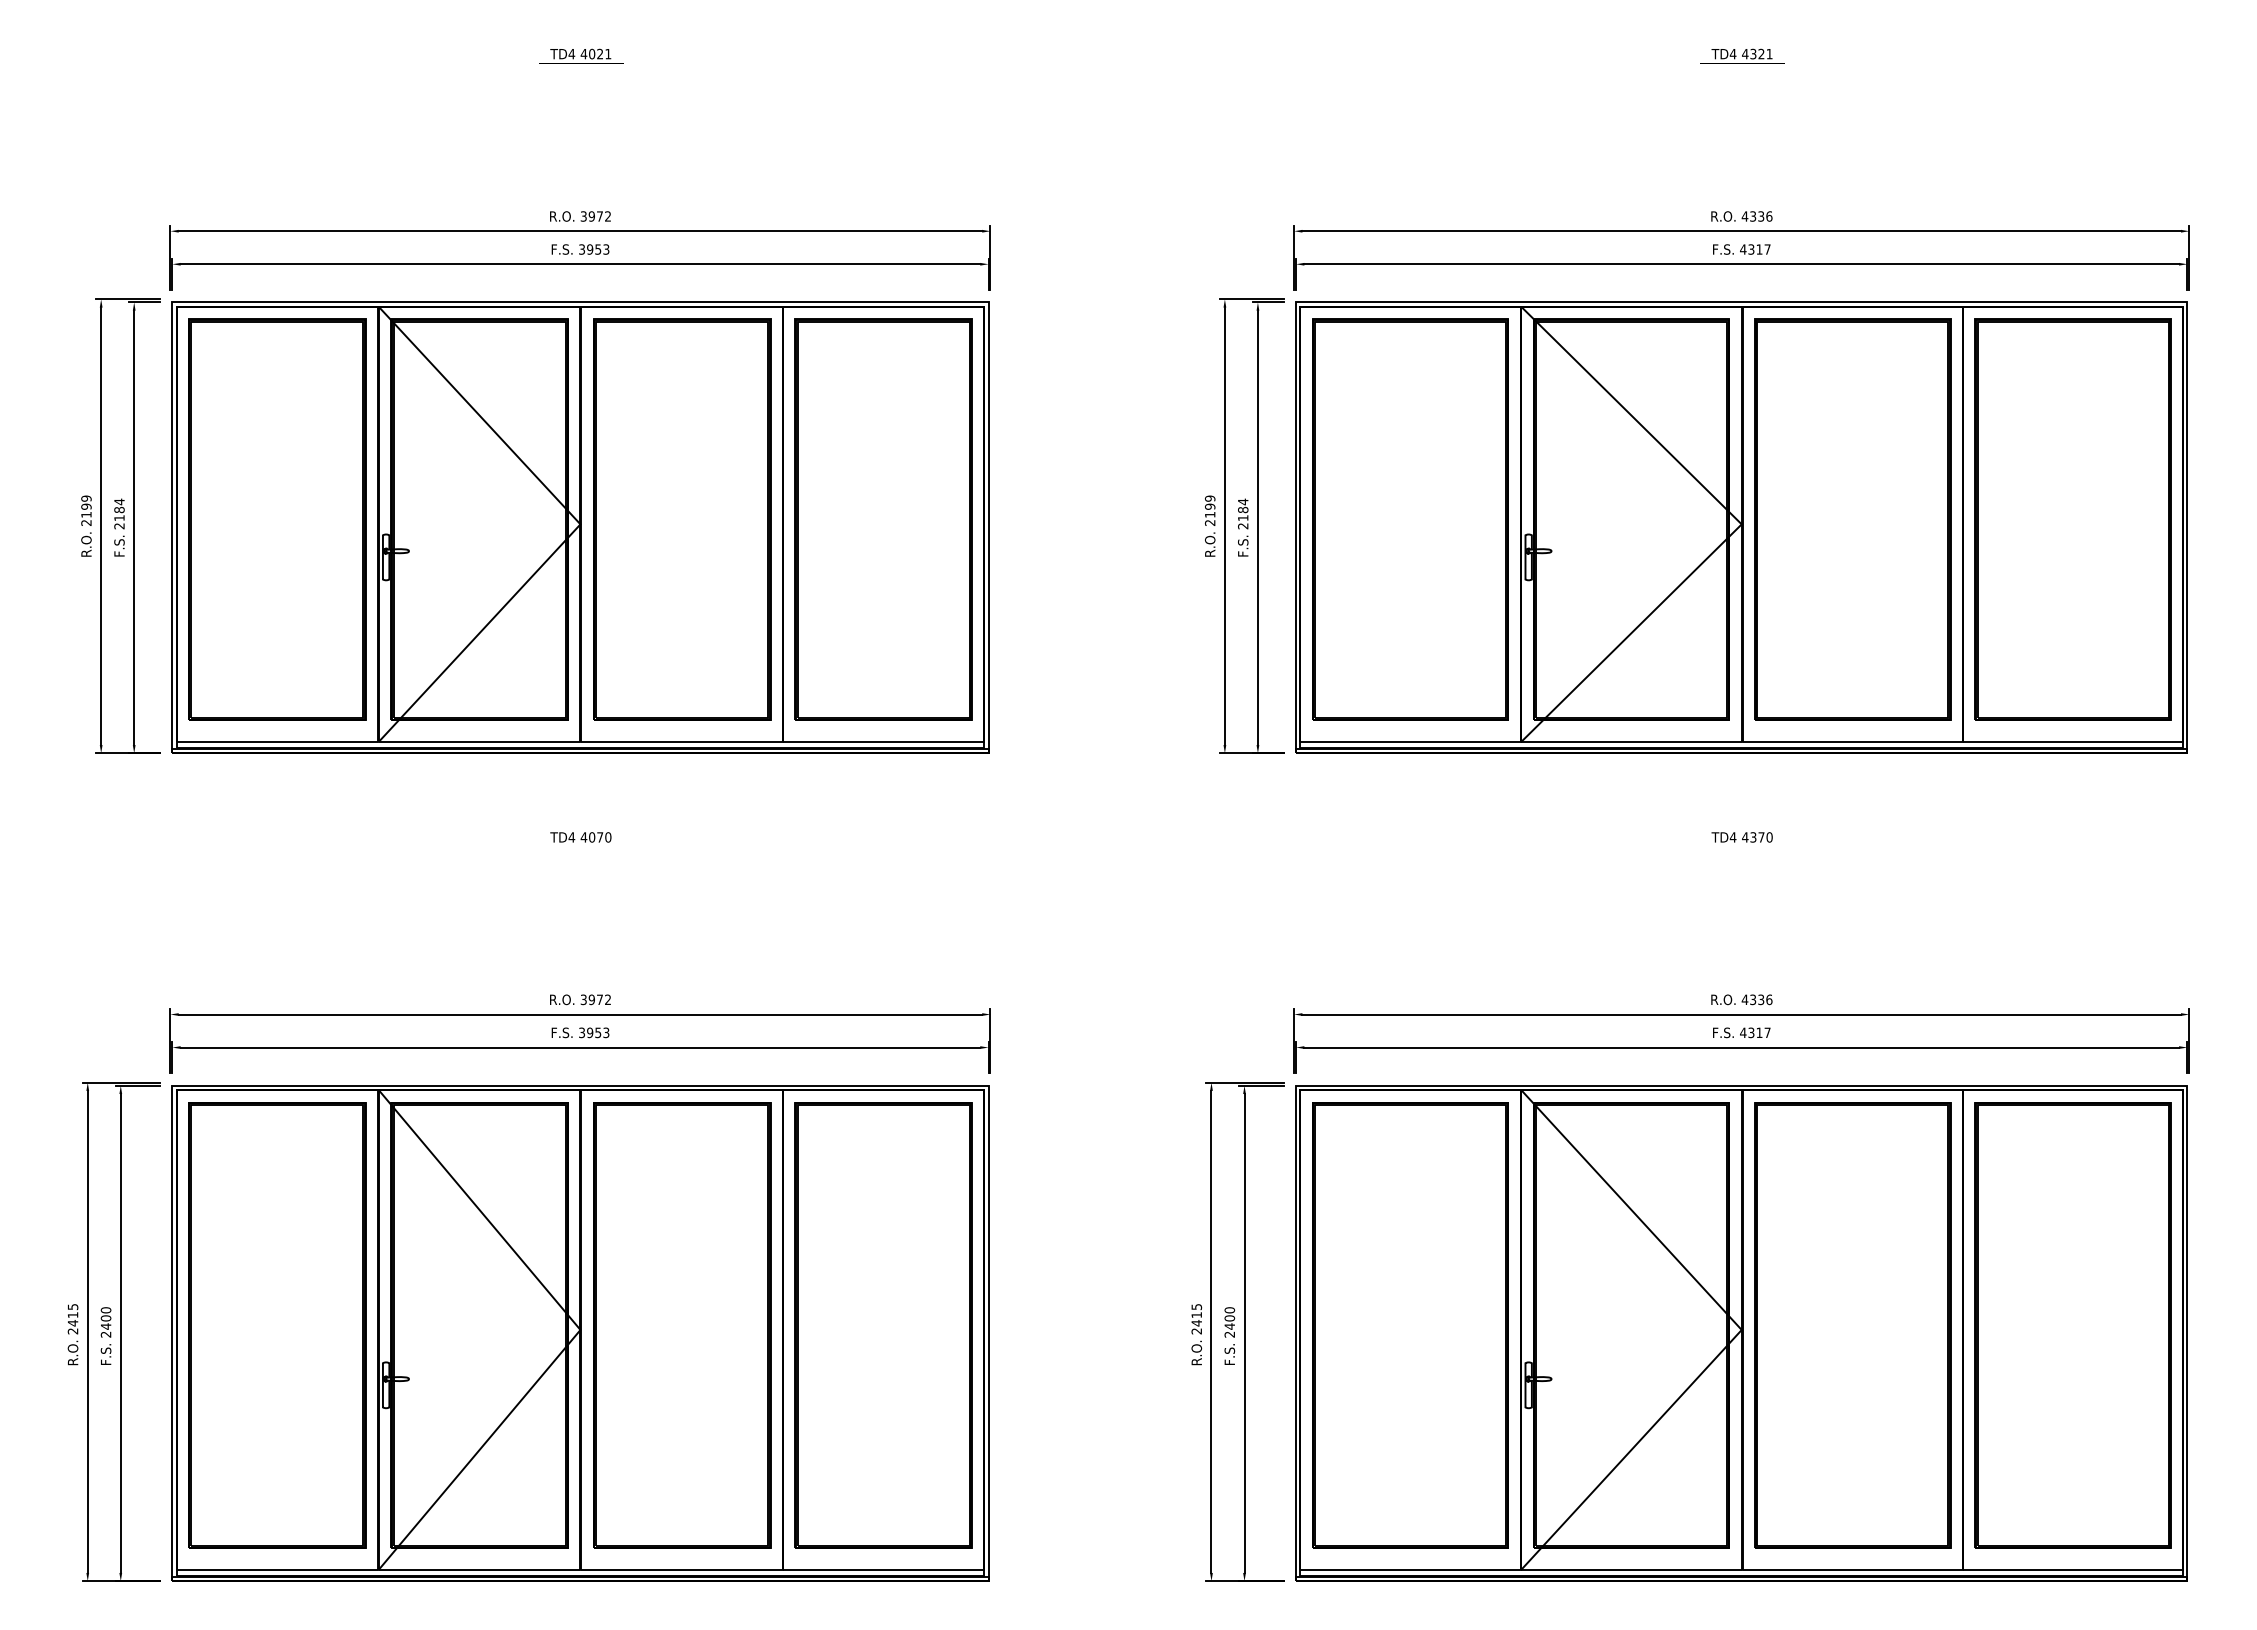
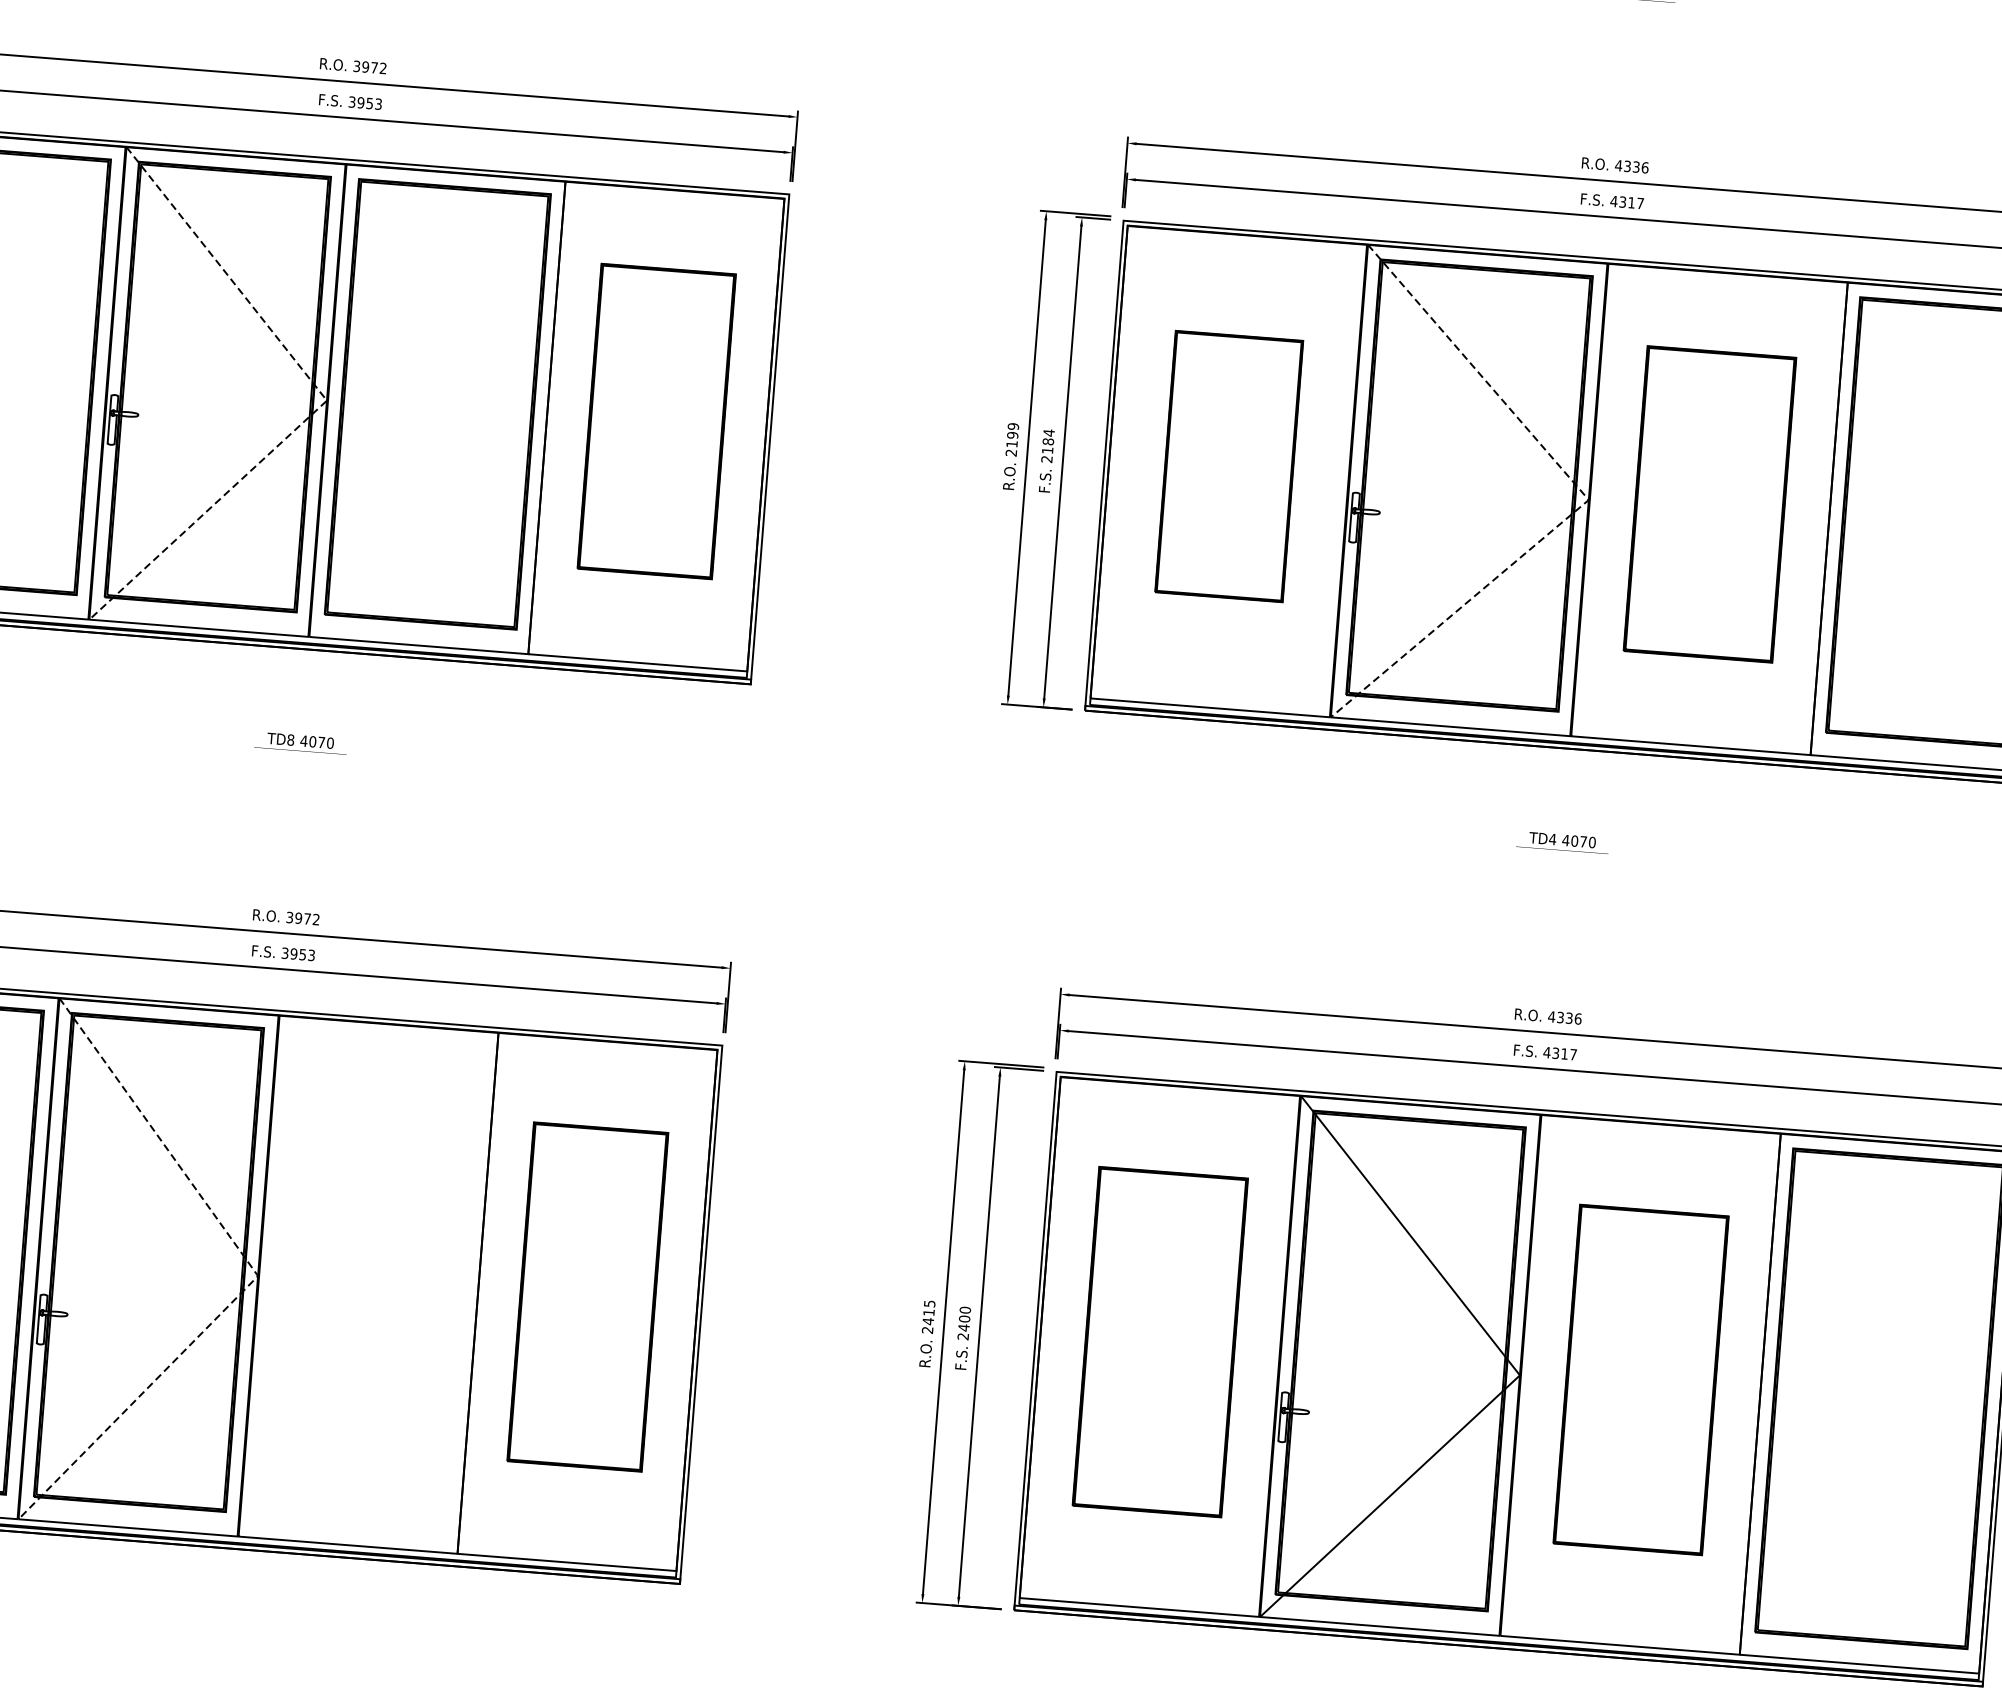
part: (883, 519) -> (656, 421), size x0.7
part: (1410, 519) -> (1229, 466), size x0.6
part: (1852, 519) -> (1709, 504), size x0.7
line: (580, 524) -> (326, 400), solid -> dashed
line: (1741, 524) -> (1588, 500), solid -> dashed
text: (571, 837) -> (290, 740), TD4 -> TD8
text: (1753, 837) -> (1574, 841), 4370 -> 4070
part: (682, 1325) -> (369, 1279), removed
part: (883, 1325) -> (587, 1297), size x0.7
part: (1410, 1325) -> (1160, 1342), size x0.7
part: (1852, 1325) -> (1640, 1379), size x0.7
line: (580, 1329) -> (258, 1275), solid -> dashed

